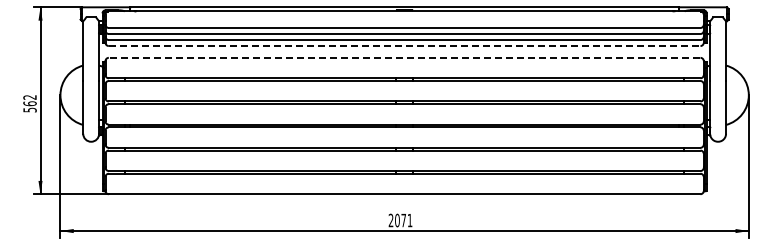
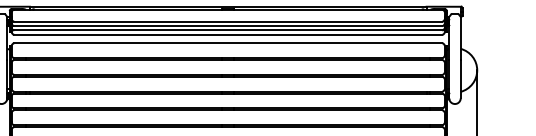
line: (404, 46) -> (228, 35), dashed -> solid
line: (404, 57) -> (228, 43), dashed -> solid

